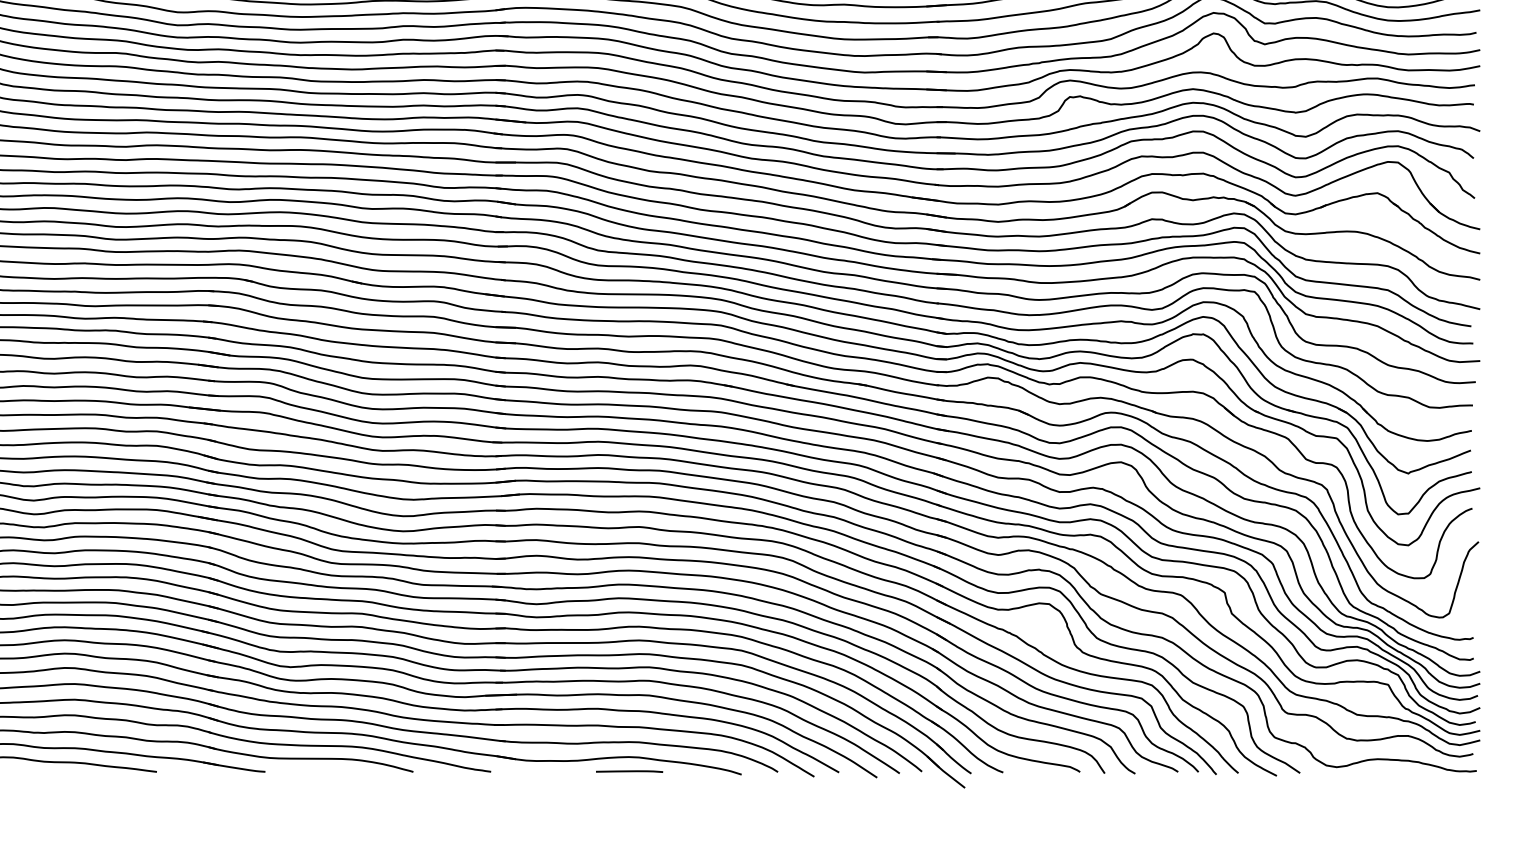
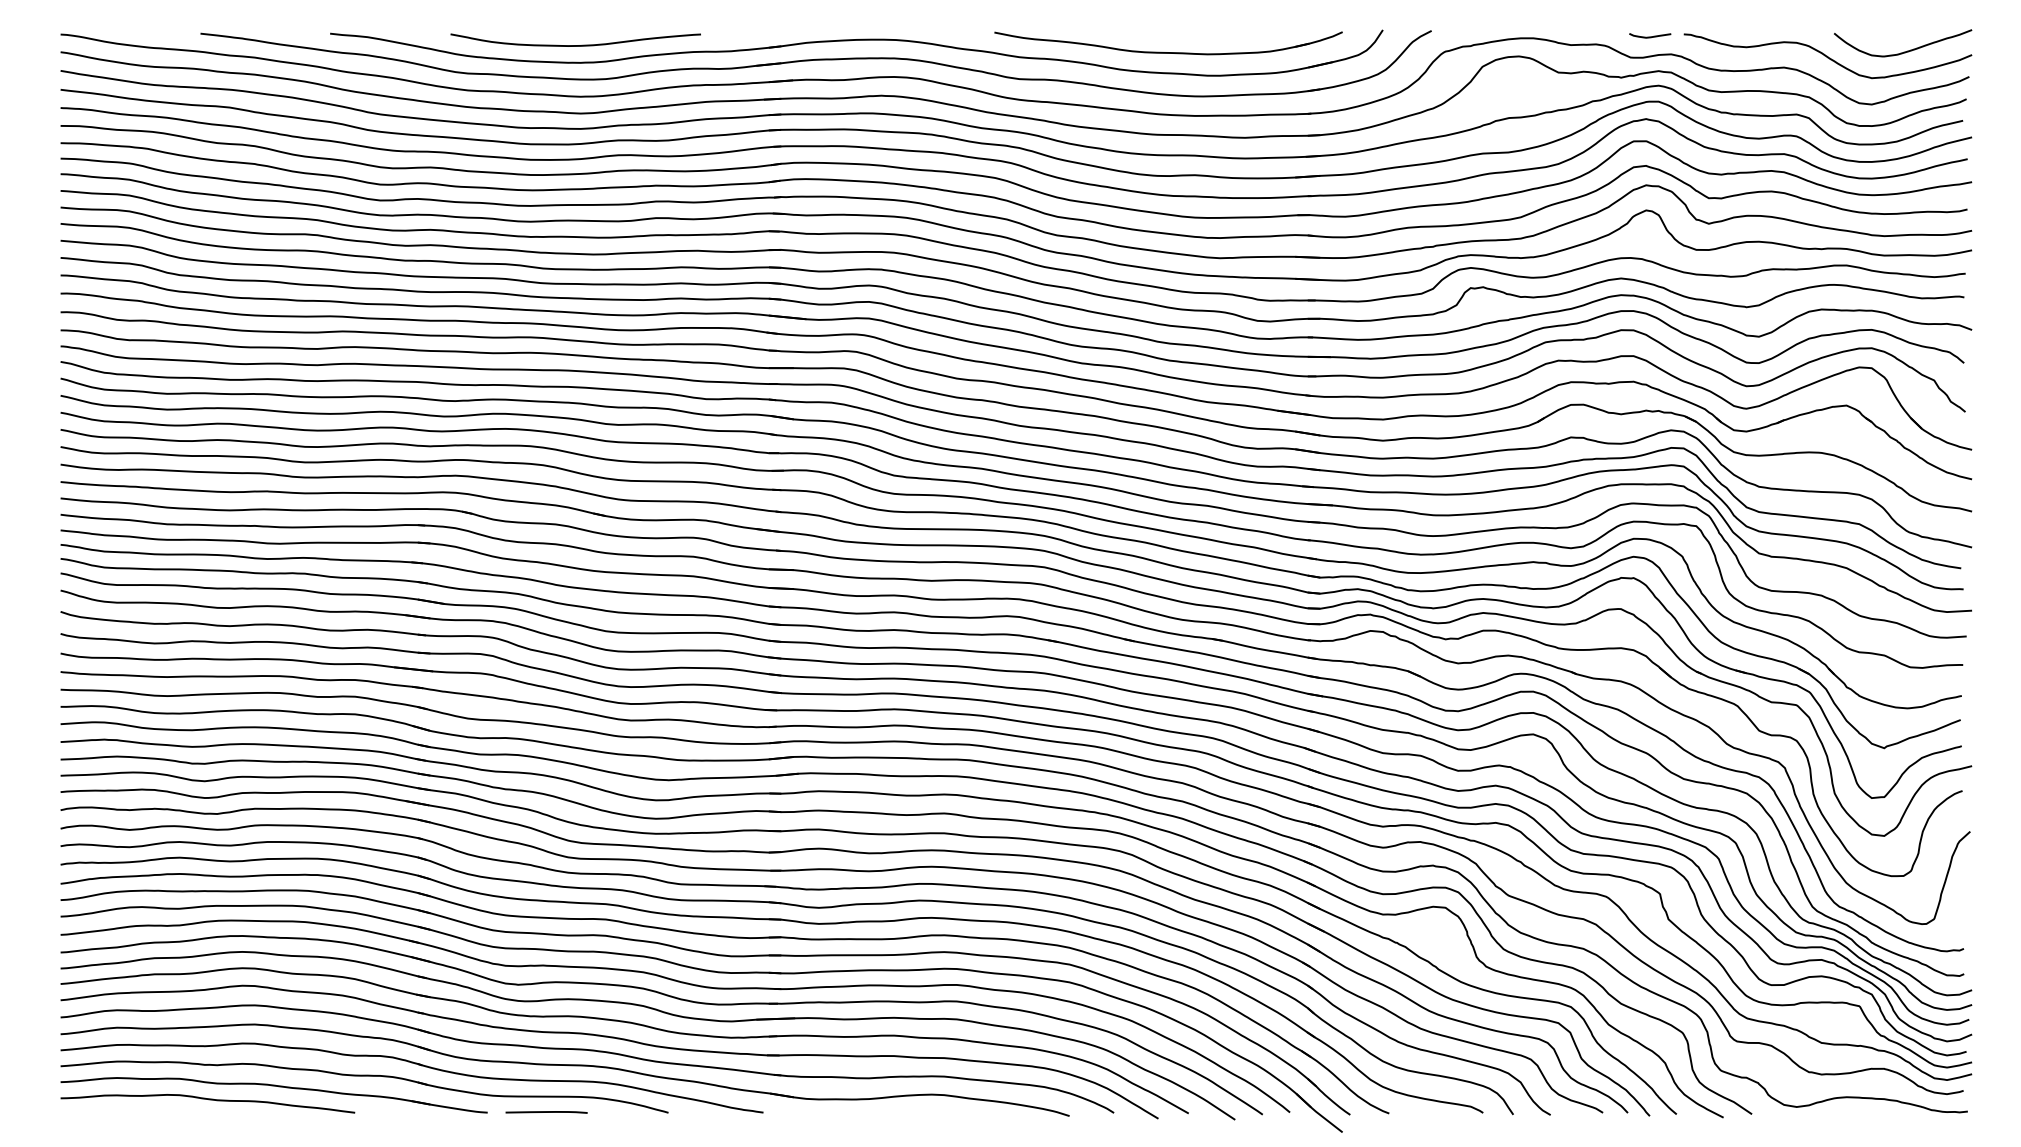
line: (629, 771) -> (546, 1112), moved

